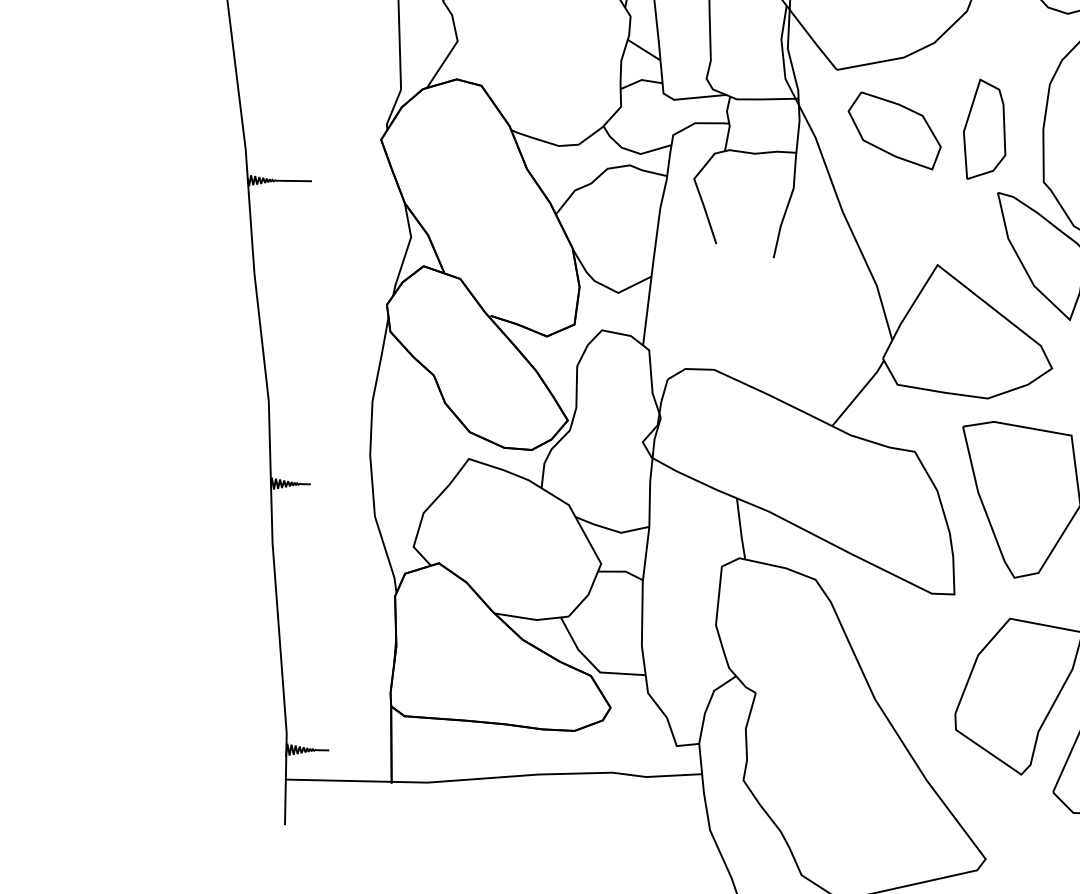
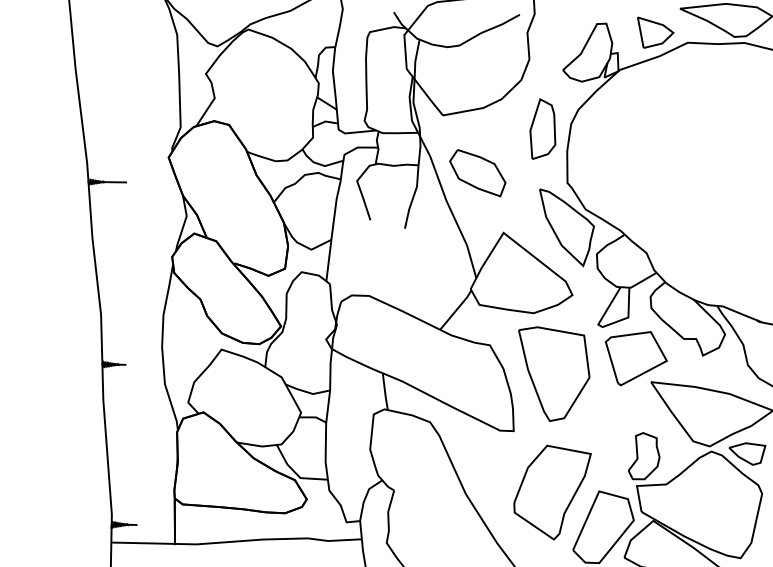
part: (983, 128) -> (542, 128), moved
part: (894, 131) -> (477, 173), moved

